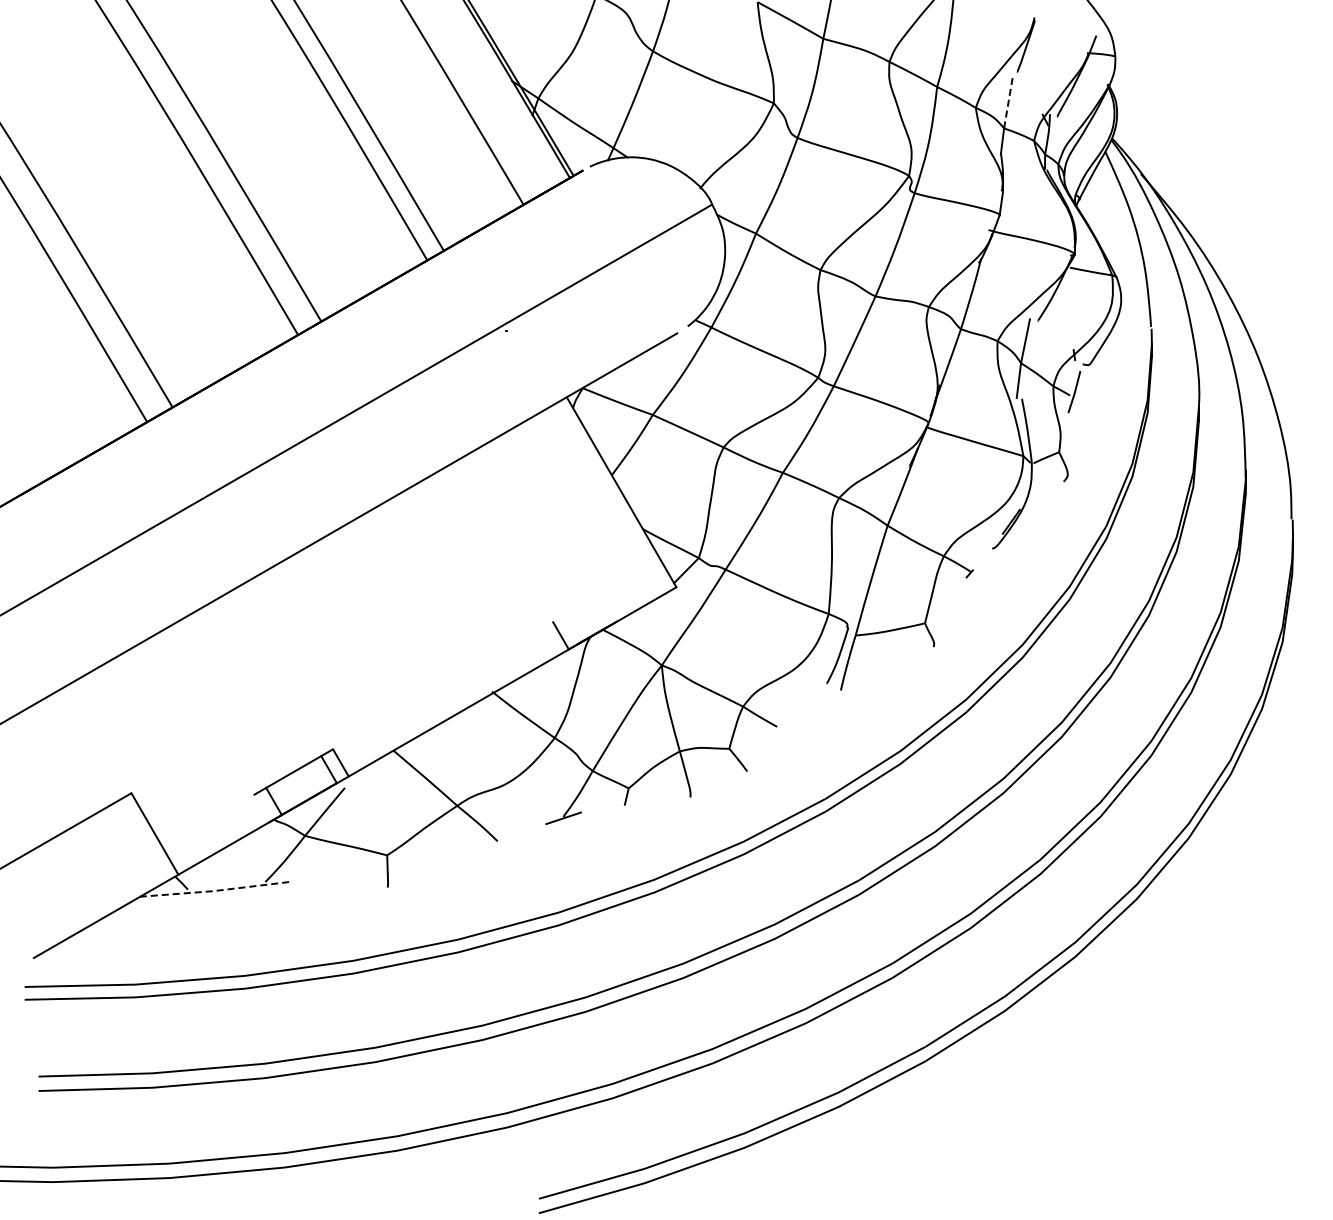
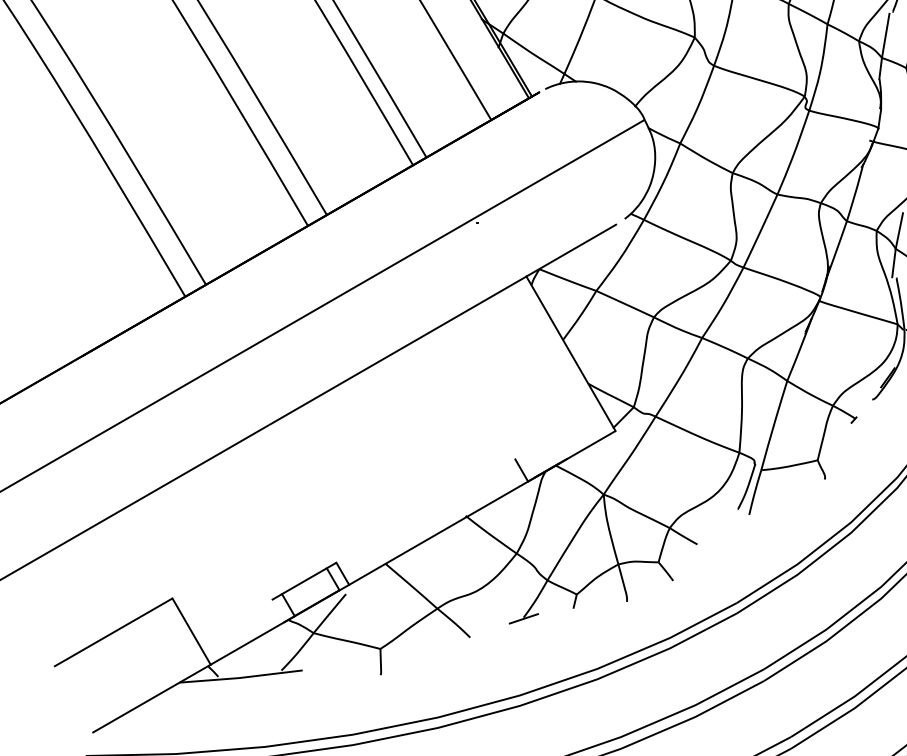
line: (1008, 101) -> (885, 36), dashed -> solid
line: (215, 890) -> (240, 677), dashed -> solid

